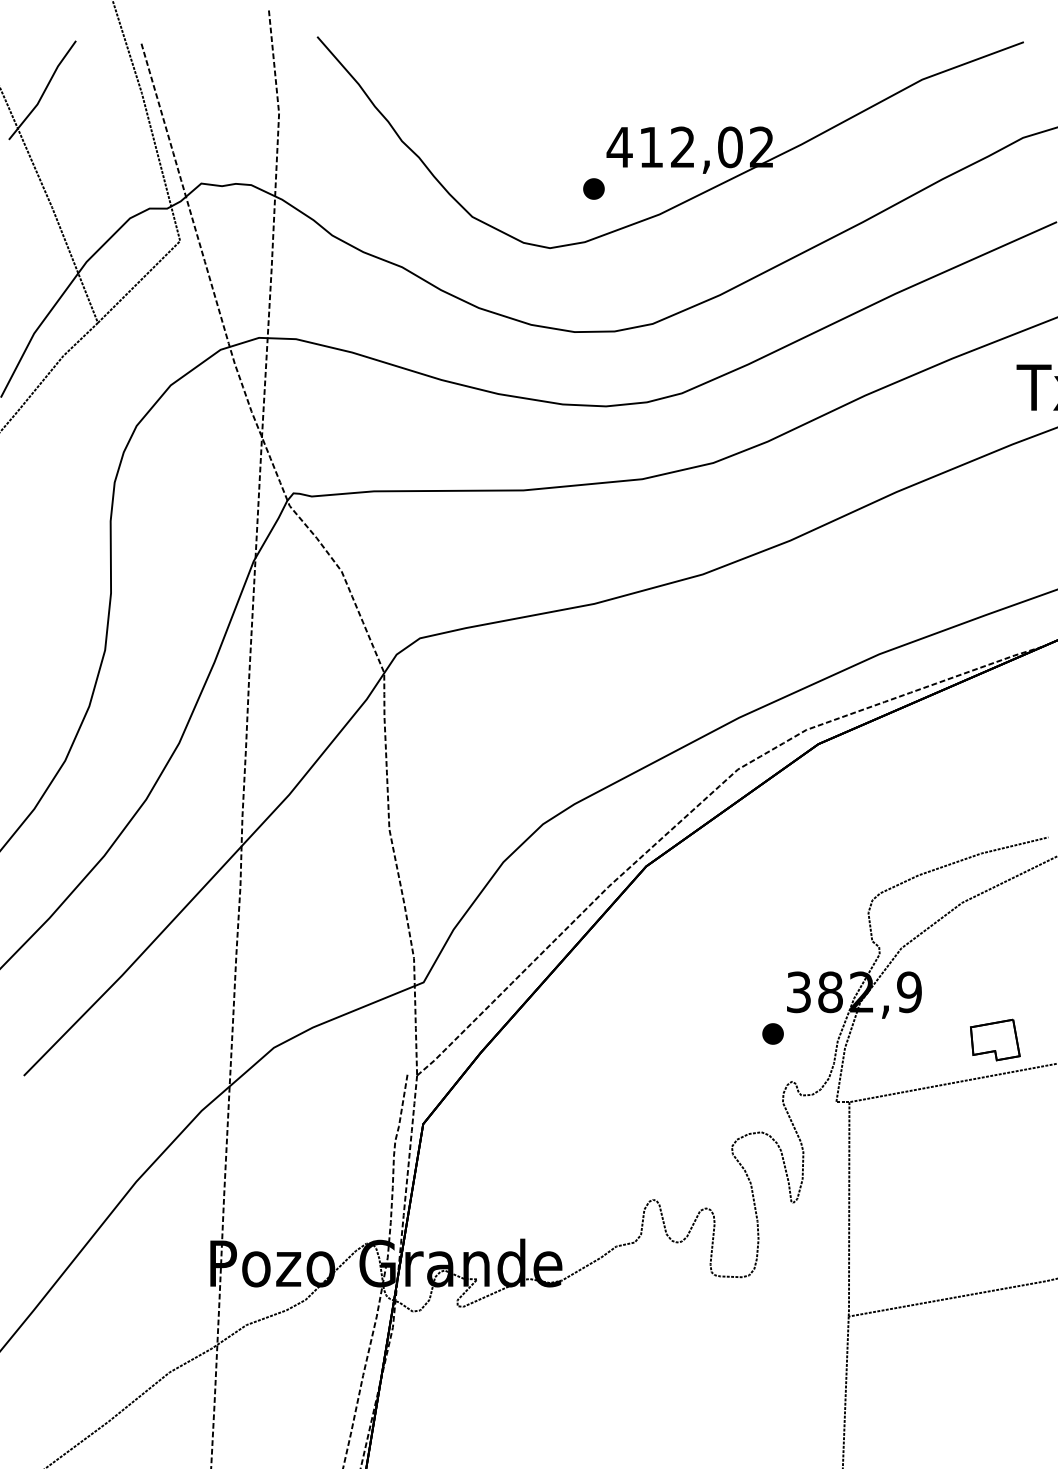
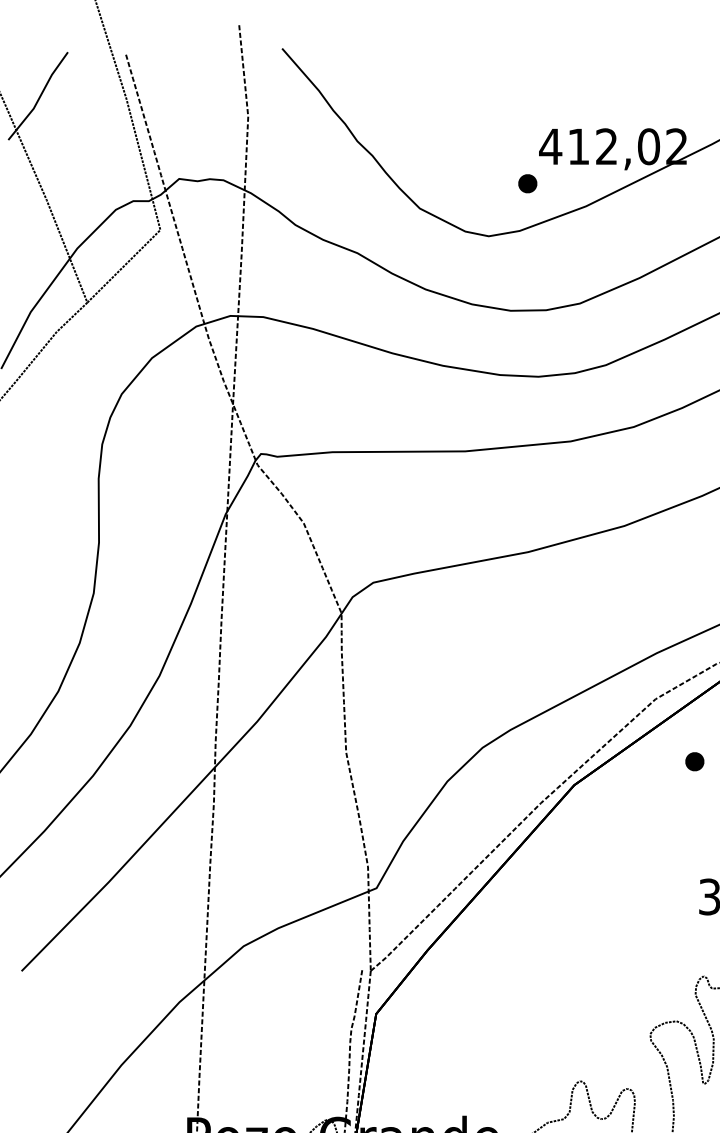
part: (772, 1033) -> (694, 761), moved

